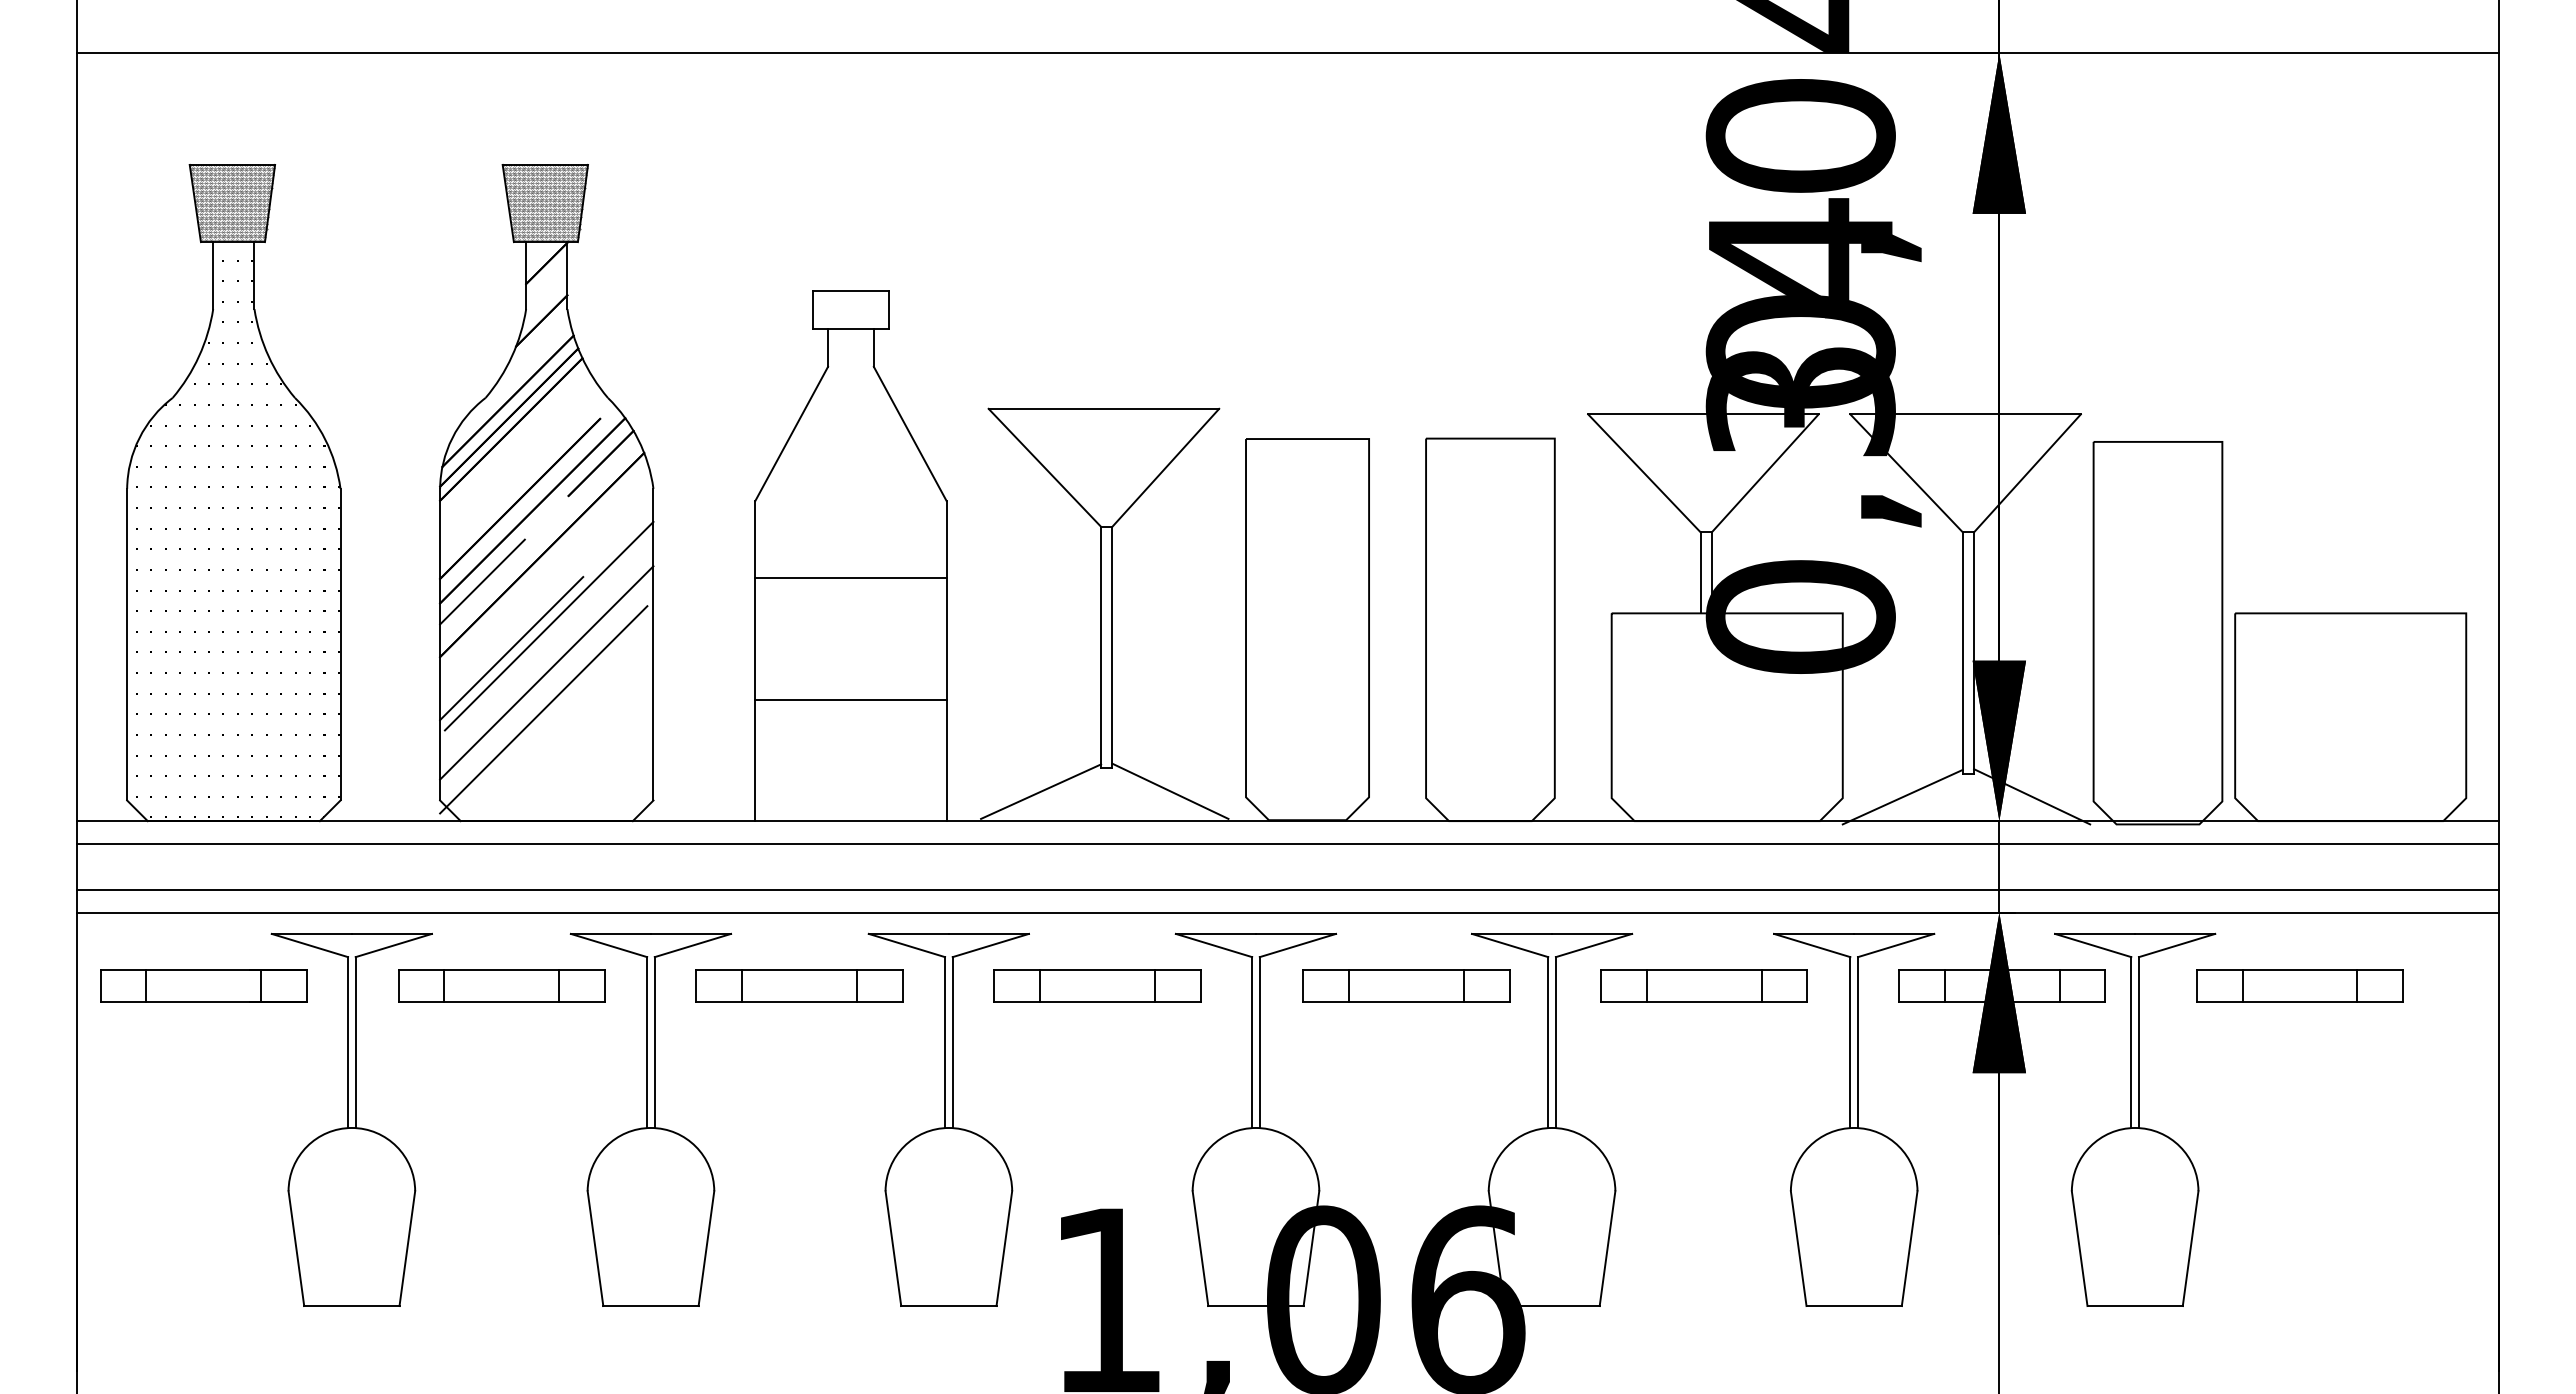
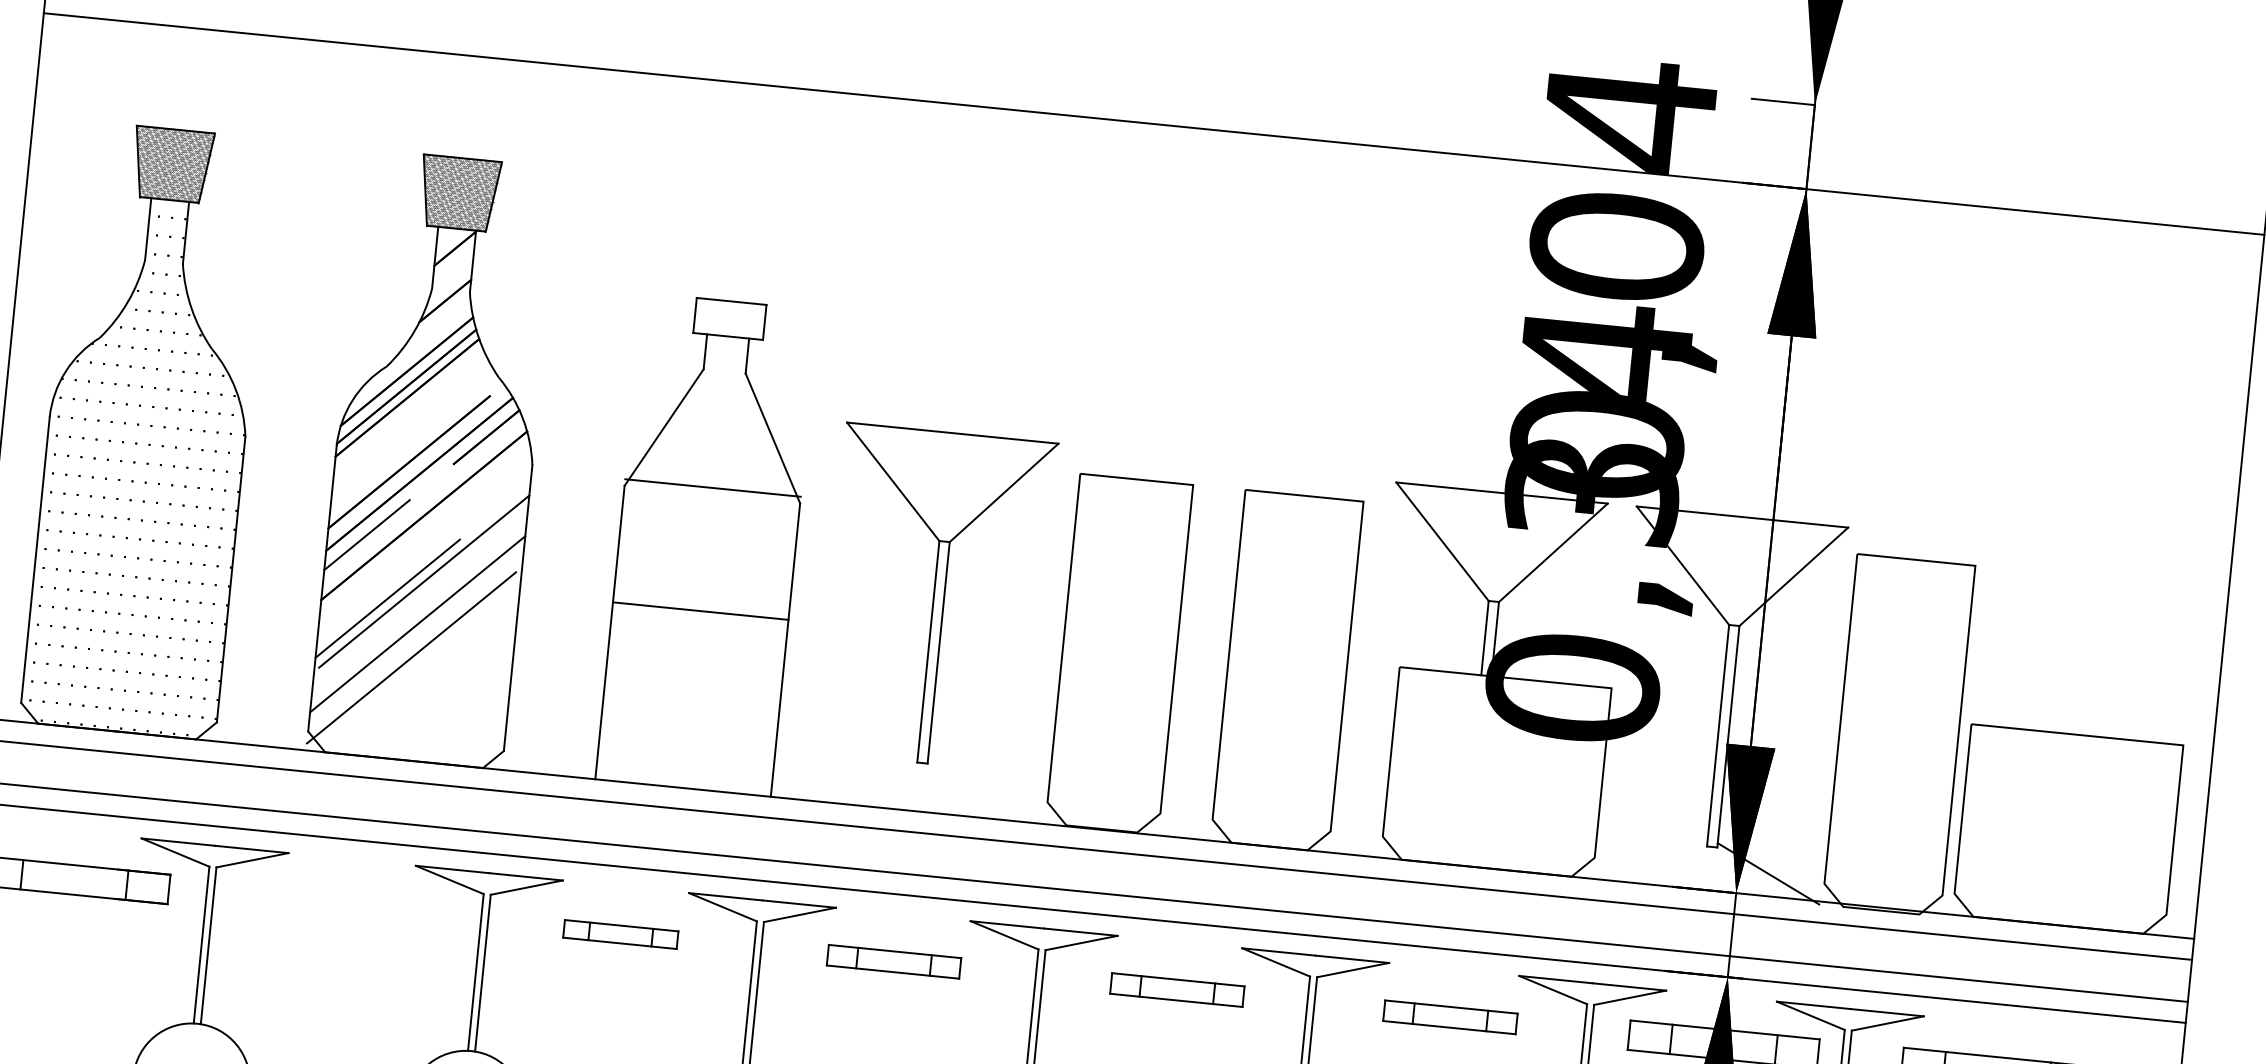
line: (850, 577) -> (712, 487), moved
line: (850, 700) -> (700, 611), moved
line: (1170, 790) -> (978, 789), removed
line: (1041, 791) -> (860, 778), removed
line: (1902, 796) -> (1649, 861), removed
part: (501, 985) -> (347, 906), removed
part: (799, 985) -> (620, 934), size x0.6
part: (1097, 985) -> (894, 961), size x0.7
part: (1406, 985) -> (1177, 989), size x0.7
part: (1703, 985) -> (1449, 1016), size x0.7

